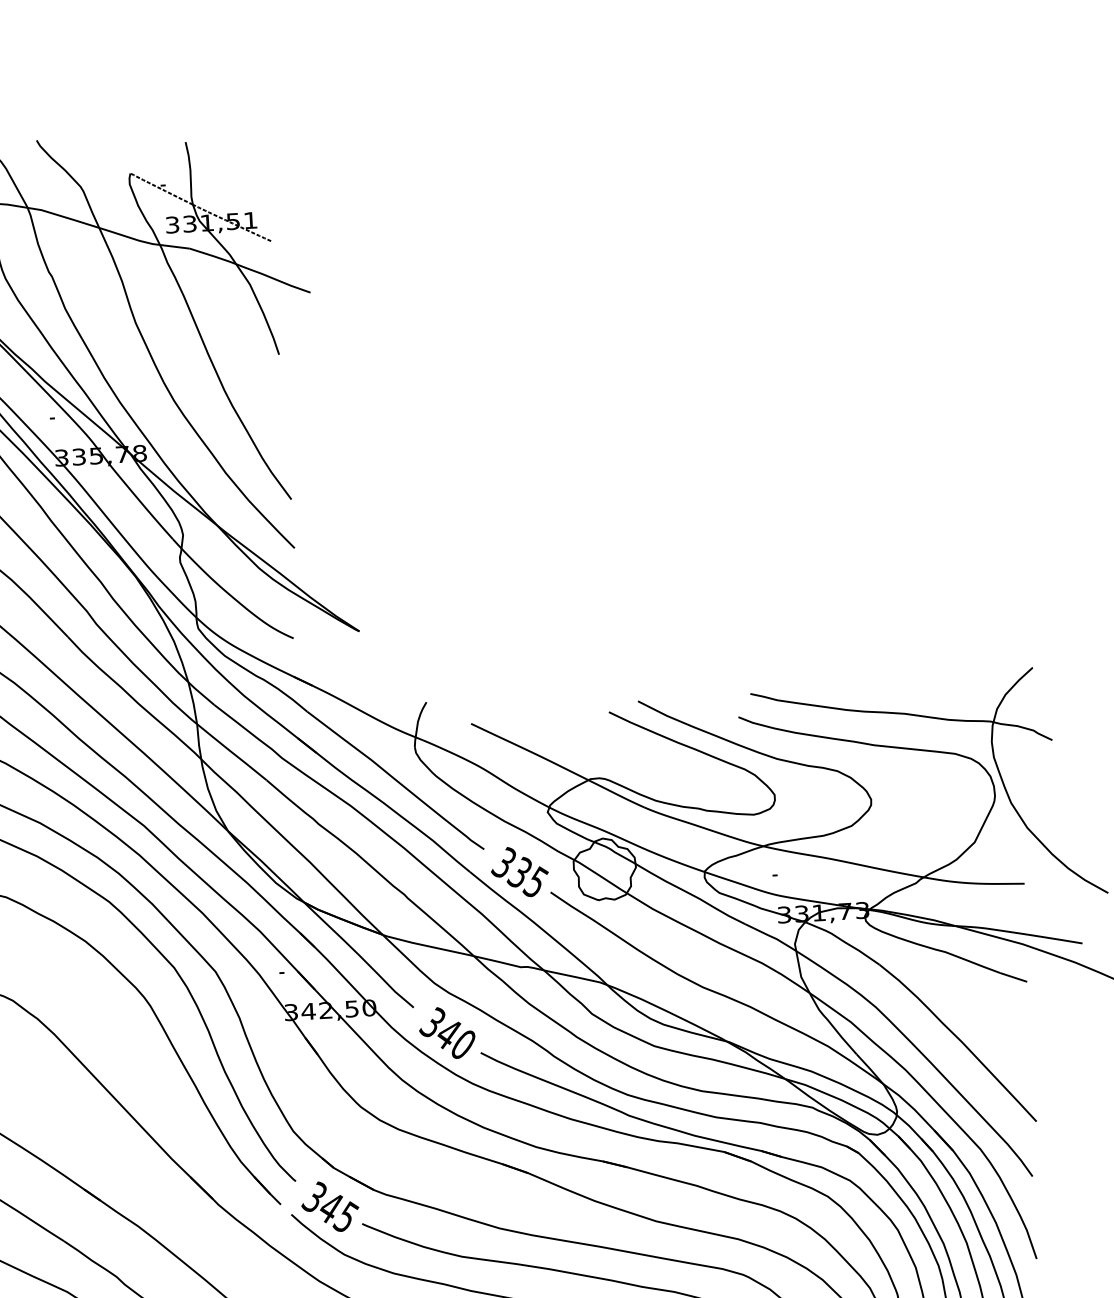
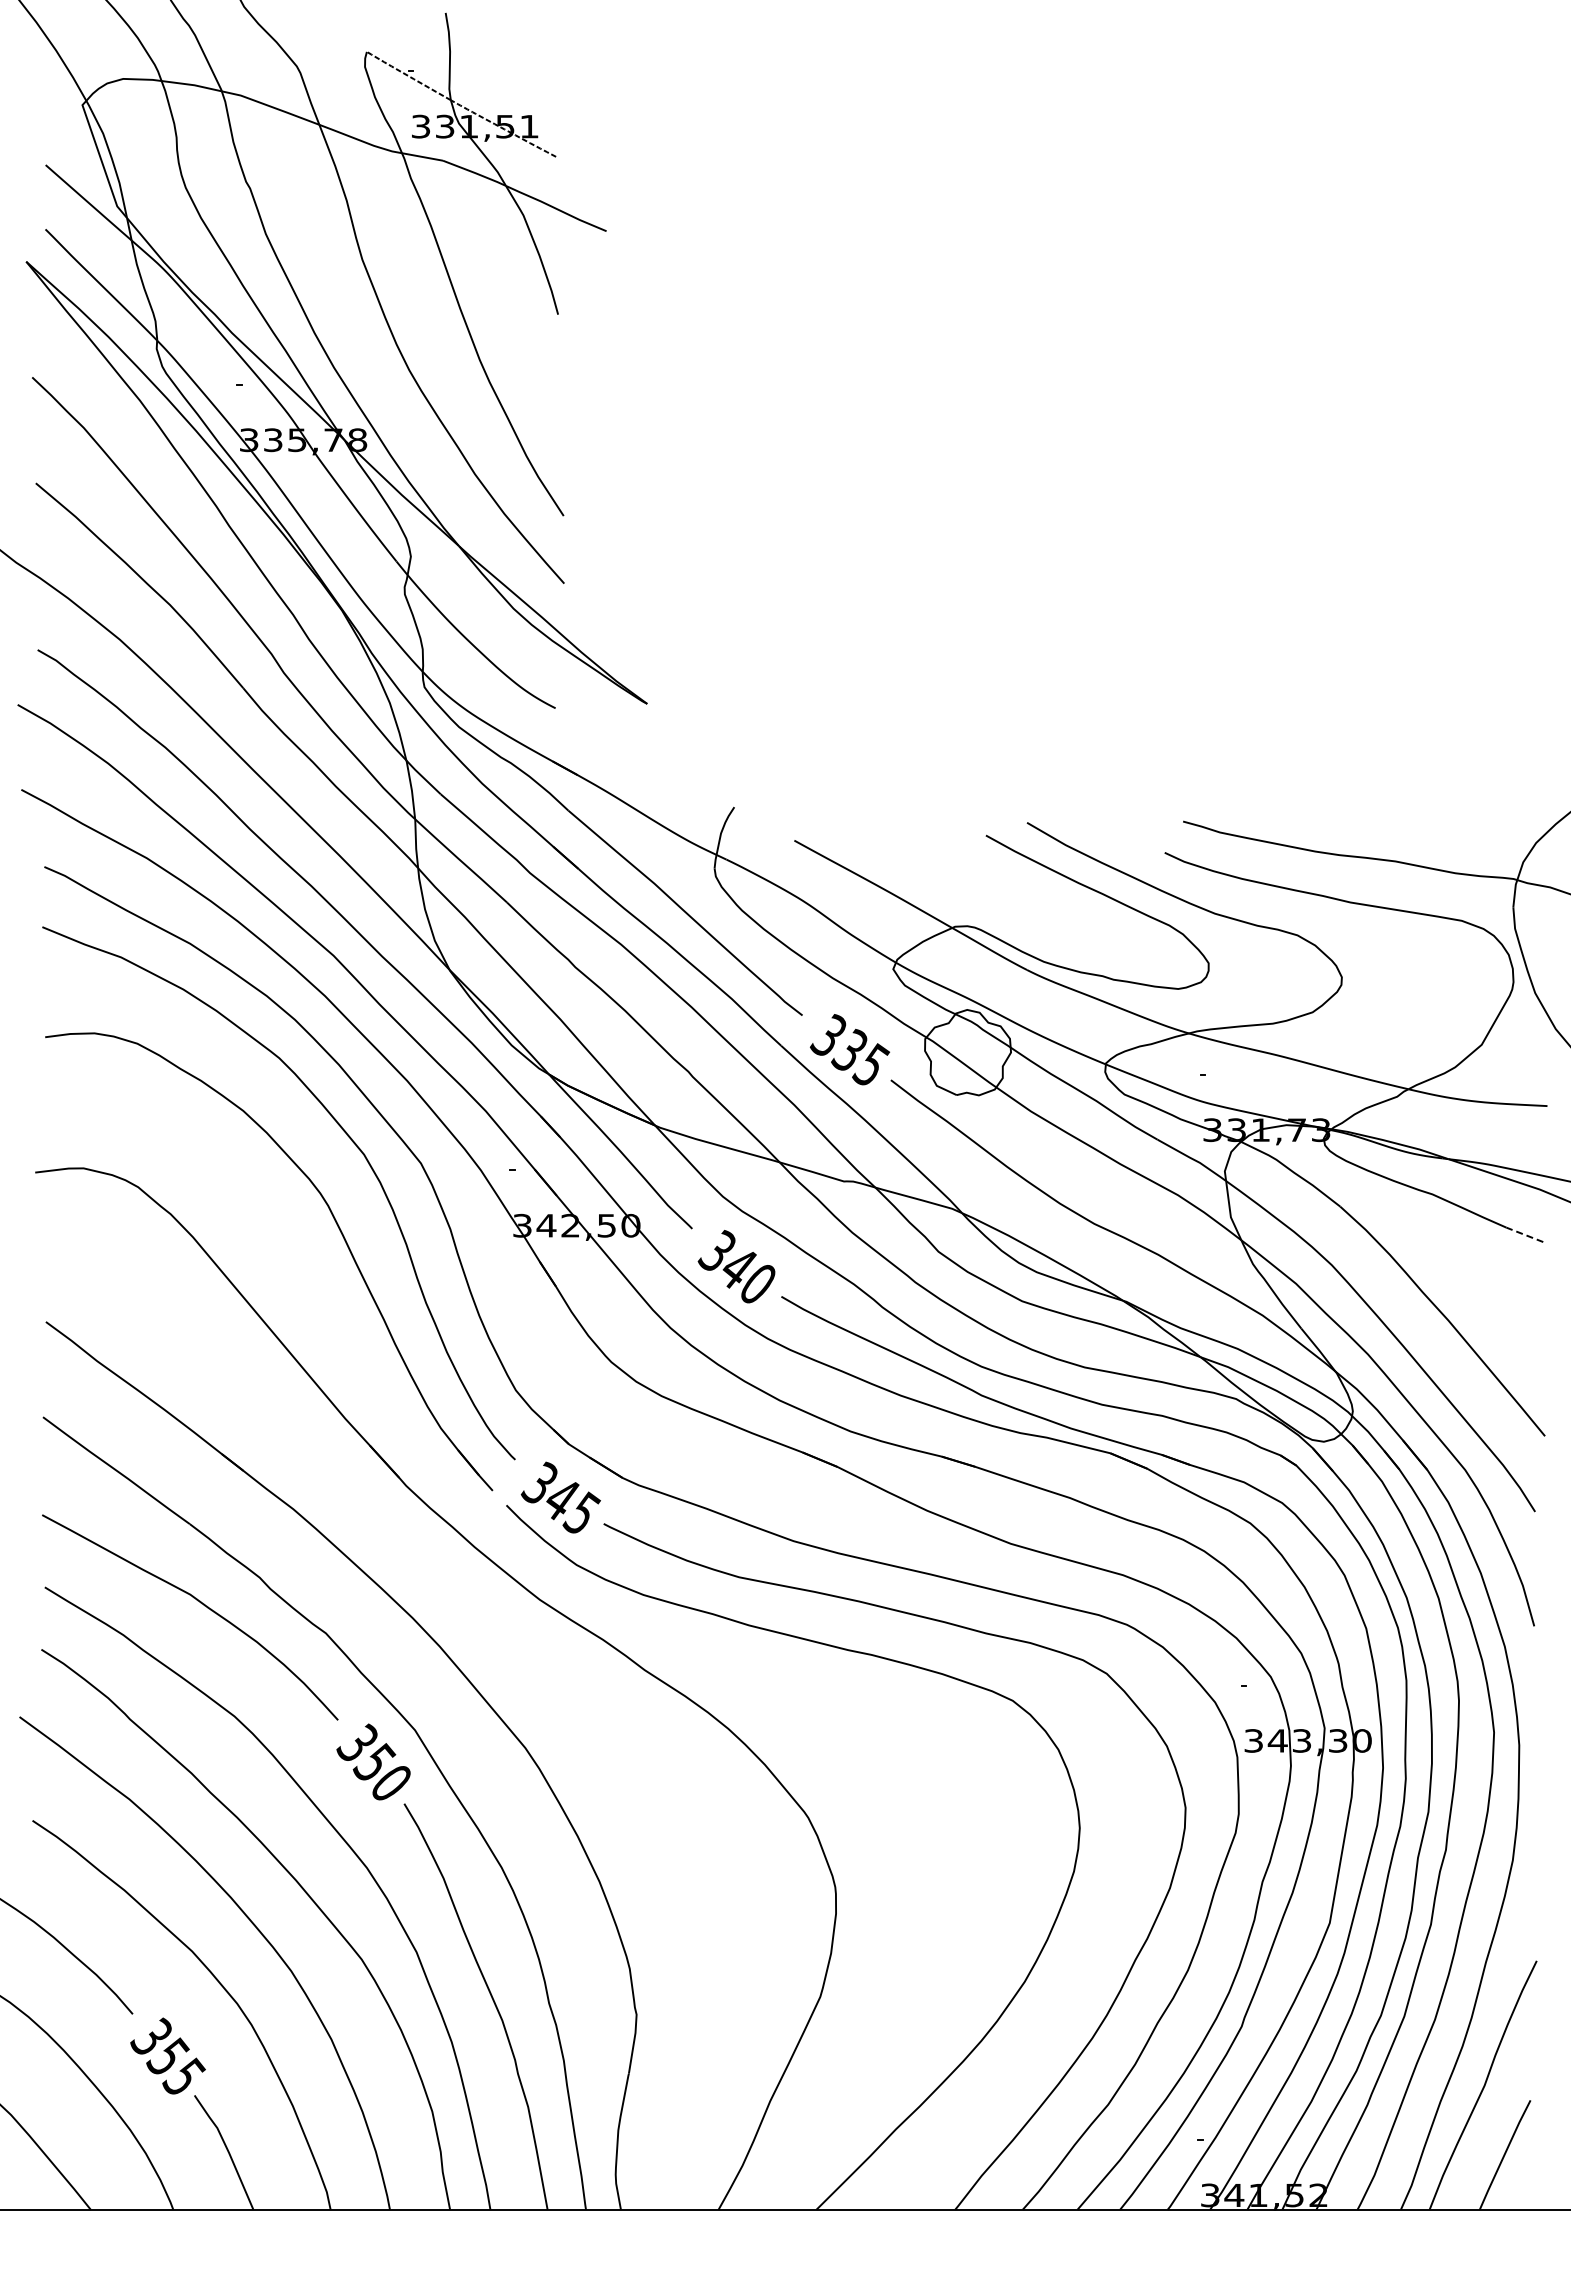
line: (1013, 977) -> (1524, 1234), solid -> dashed

